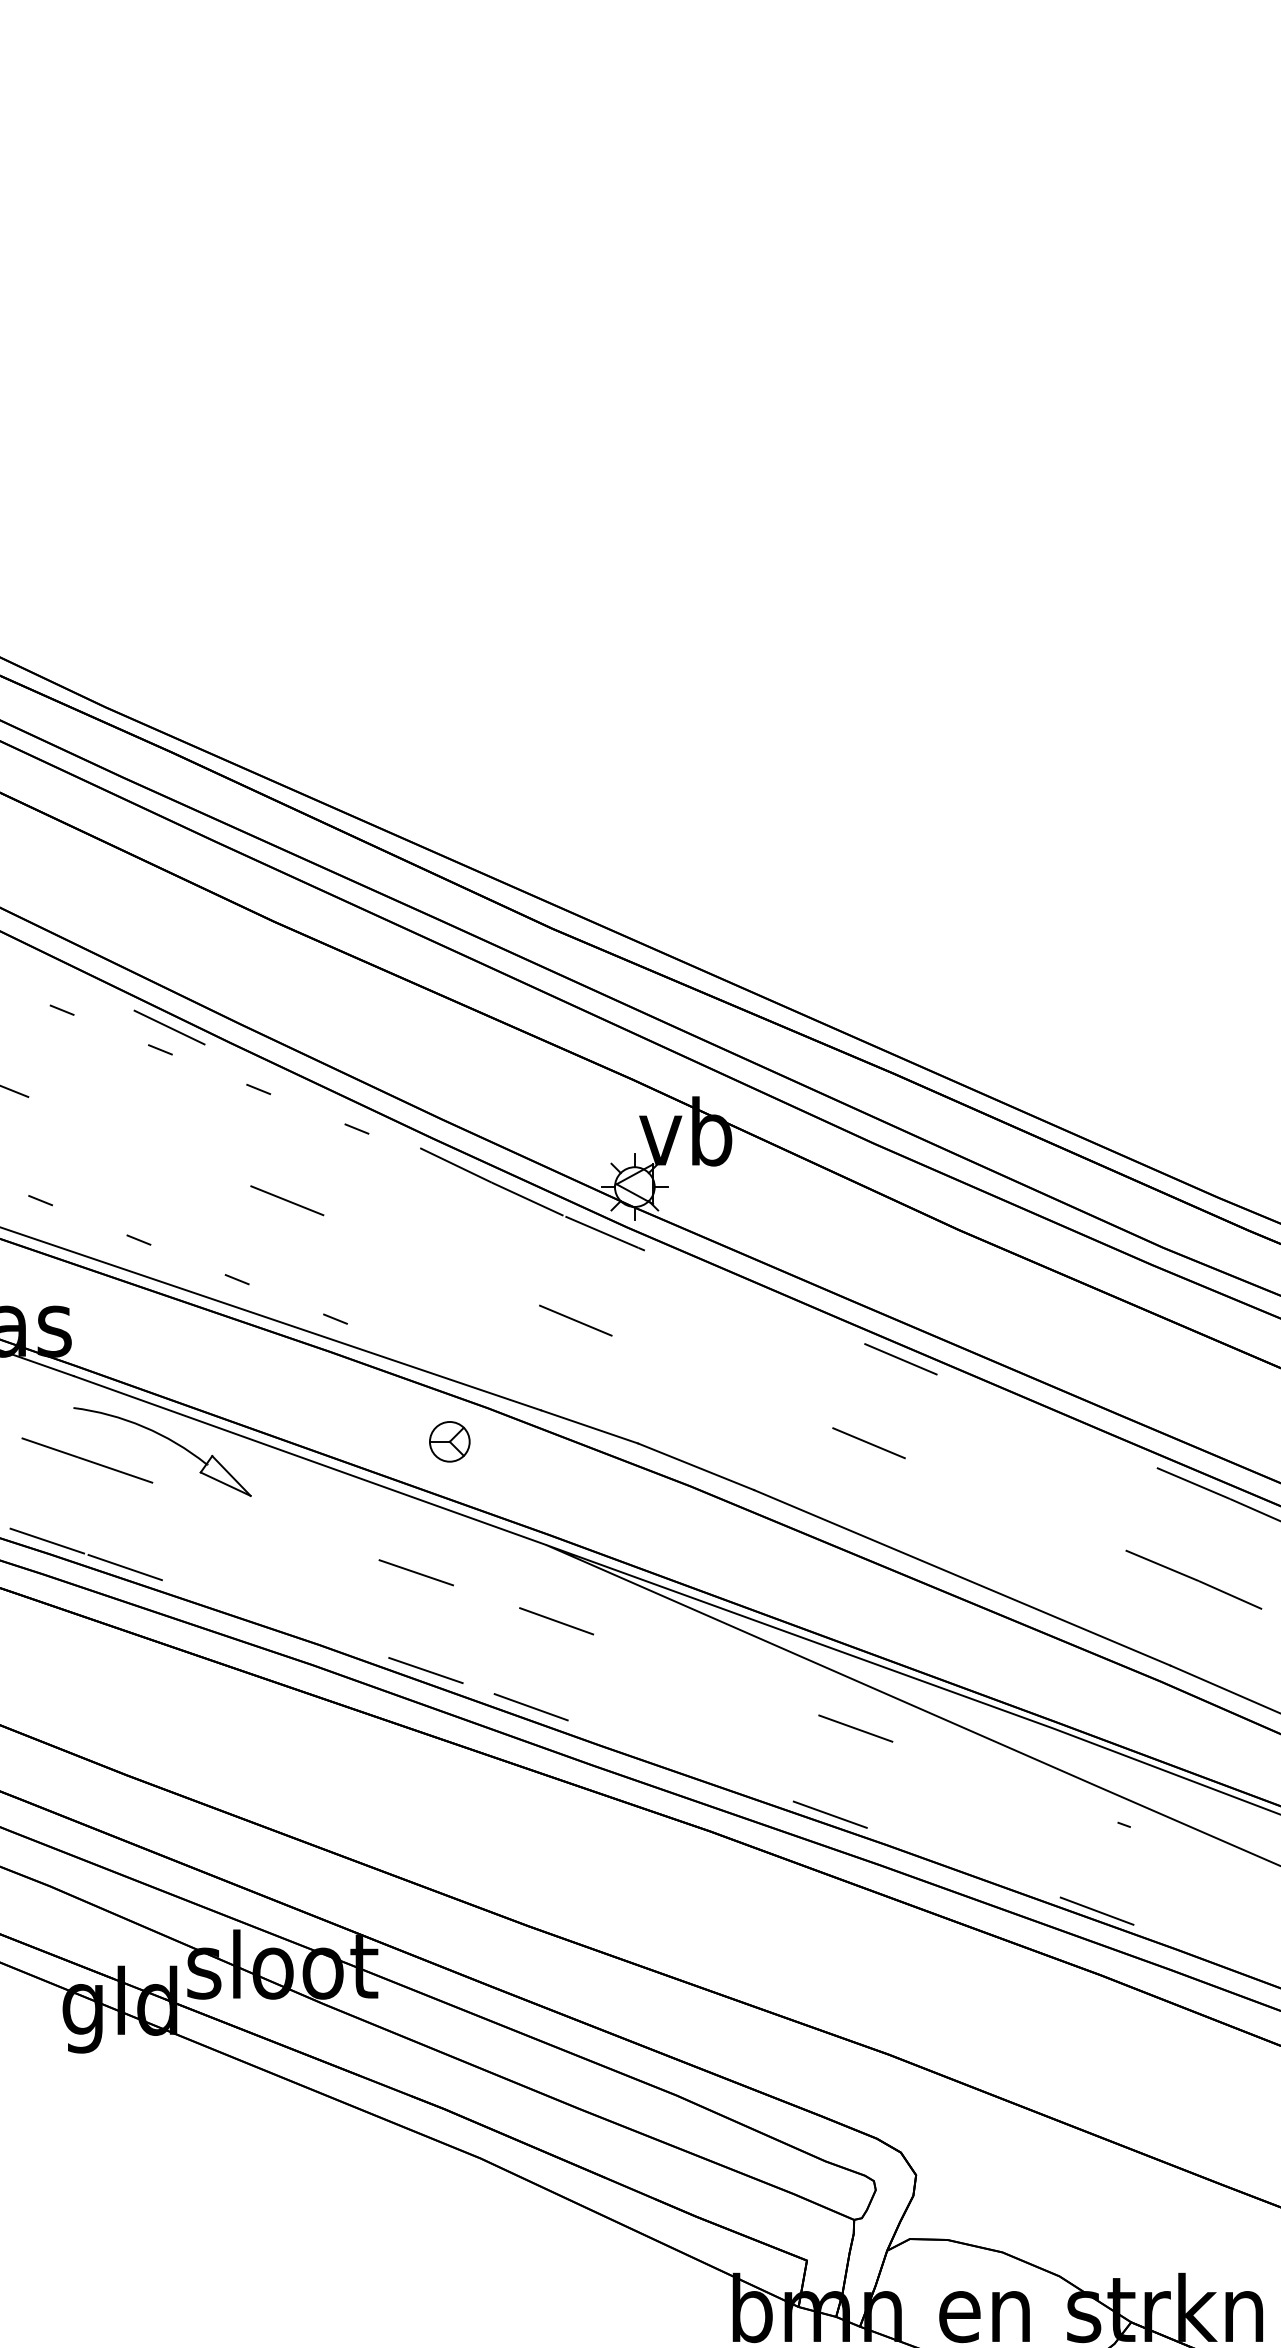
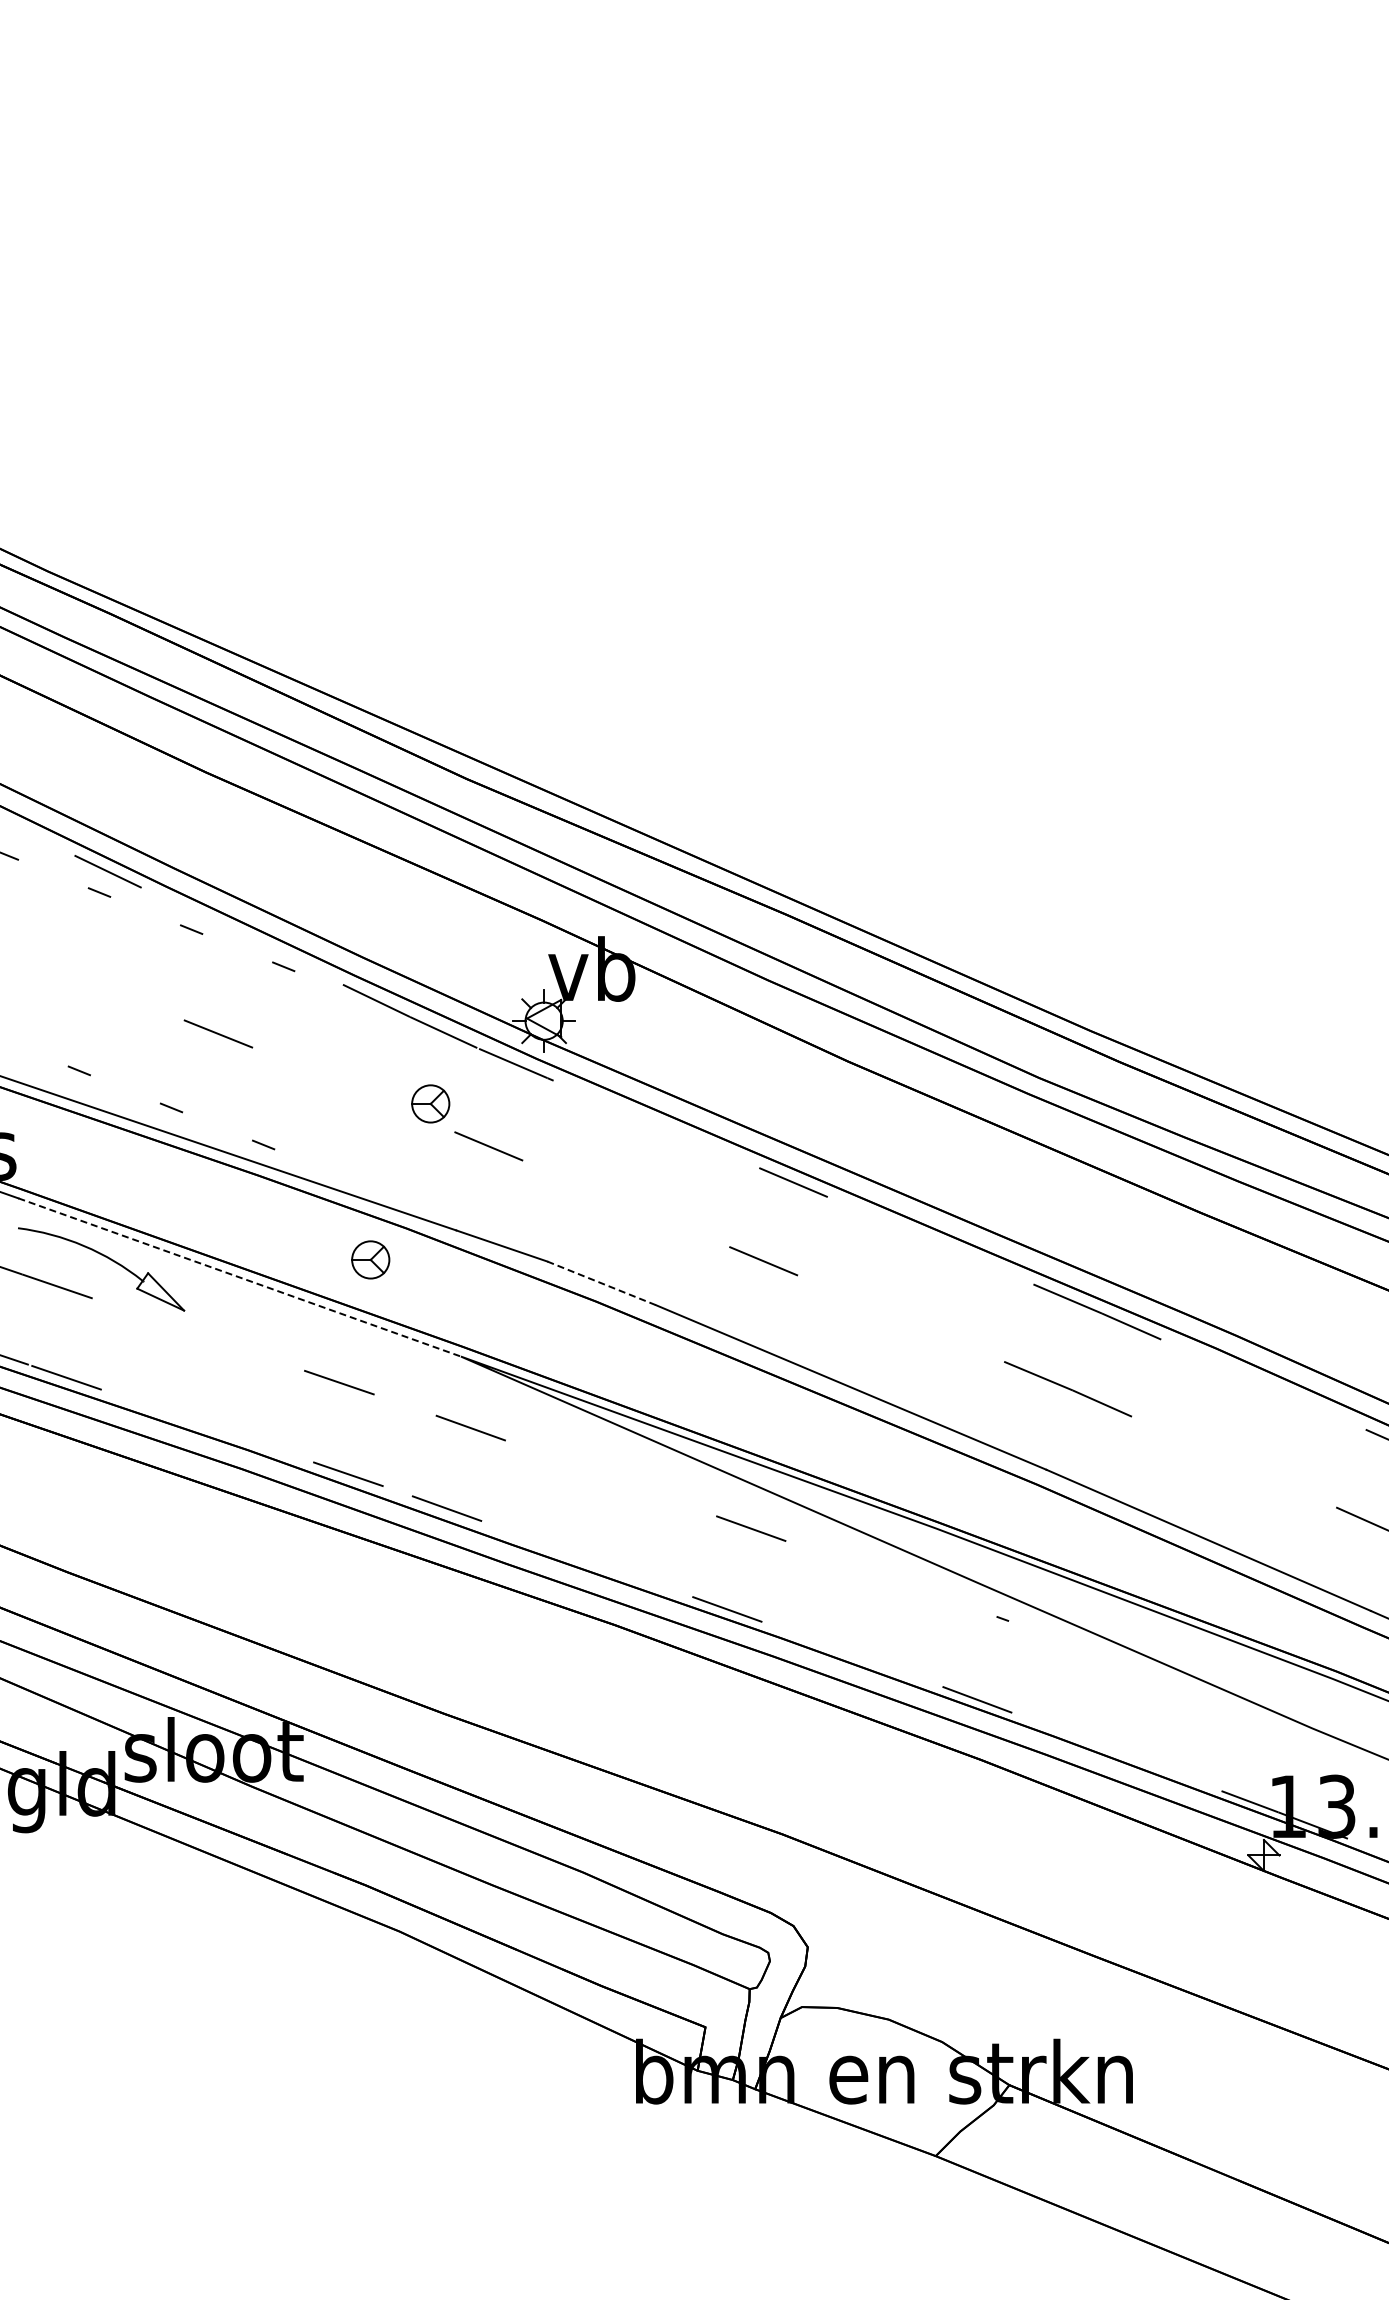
part: (513, 1274) -> (430, 1103), added
line: (309, 1460) -> (239, 1277), solid -> dashed
line: (696, 1466) -> (601, 1283), solid -> dashed

